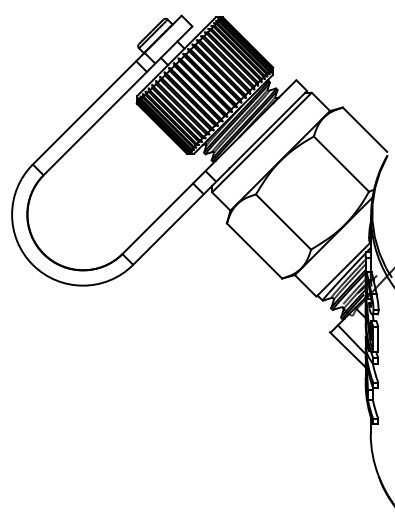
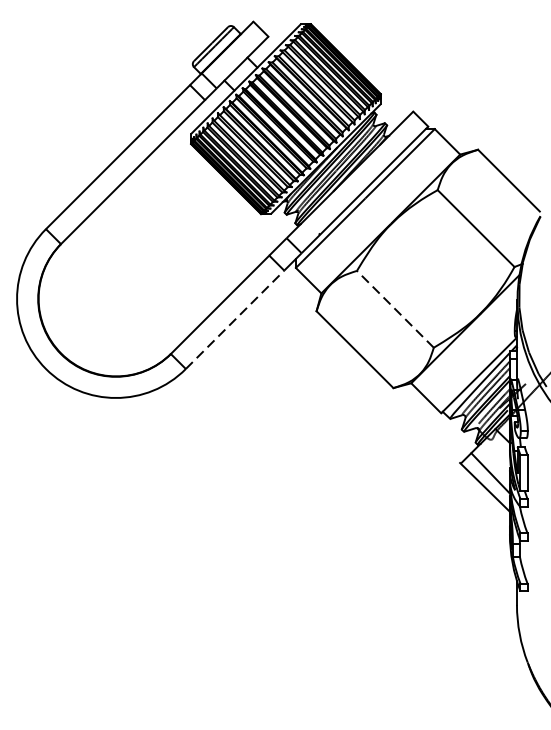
line: (283, 222) -> (395, 309), solid -> dashed
line: (168, 229) -> (235, 319), solid -> dashed

